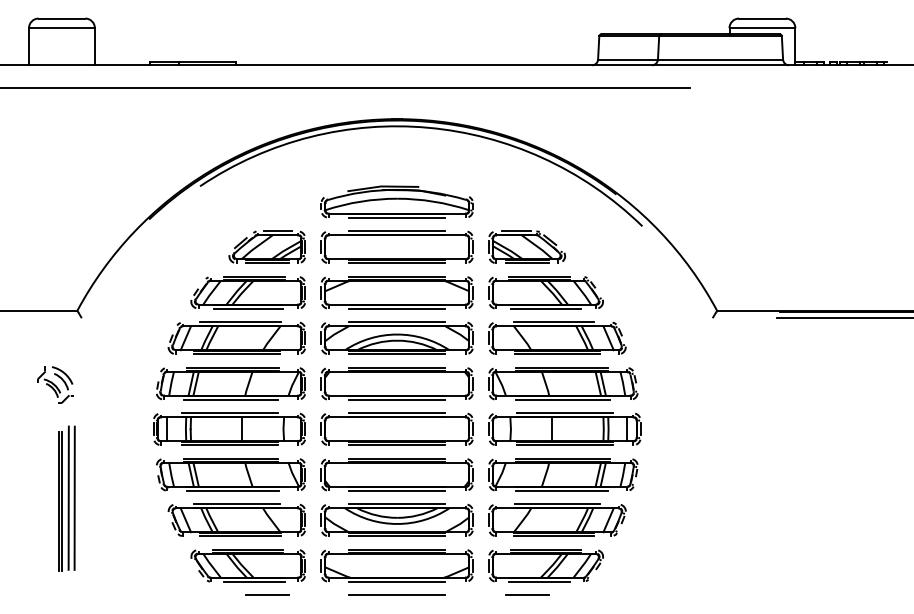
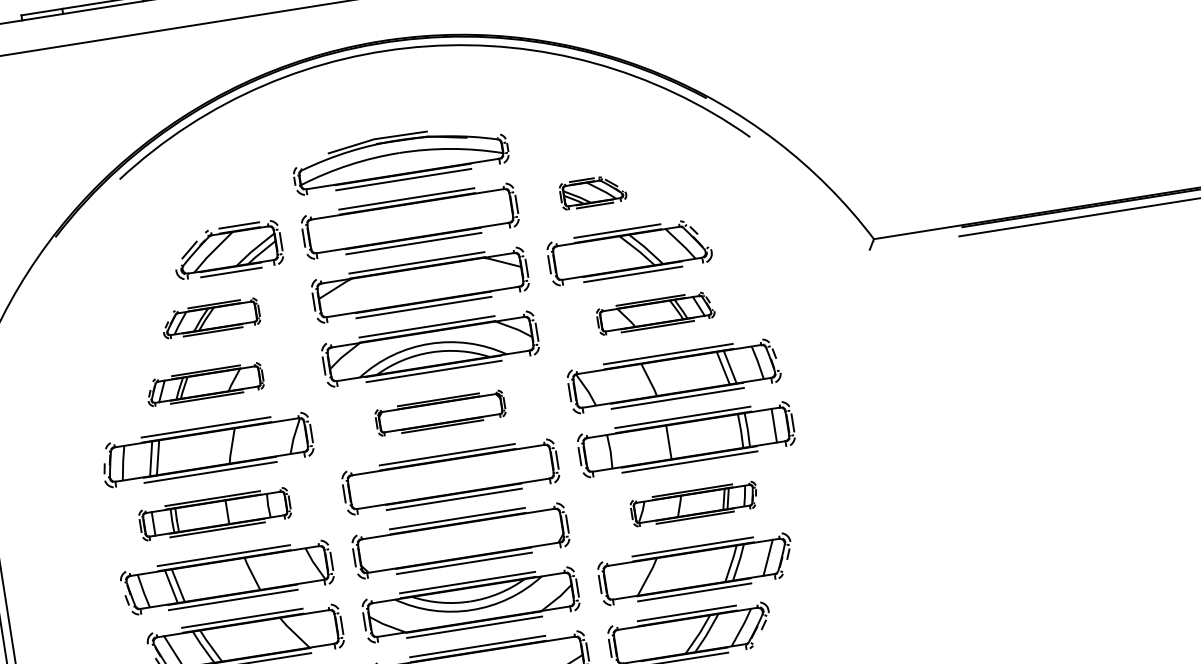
part: (527, 246) -> (593, 191), size x0.6
part: (247, 292) -> (209, 318), size x0.6
part: (236, 337) -> (204, 383), size x0.6
part: (557, 337) -> (655, 312), size x0.6
part: (396, 383) -> (439, 412), size x0.6
part: (229, 428) -> (214, 513), size x0.7
part: (563, 474) -> (694, 503), size x0.6

